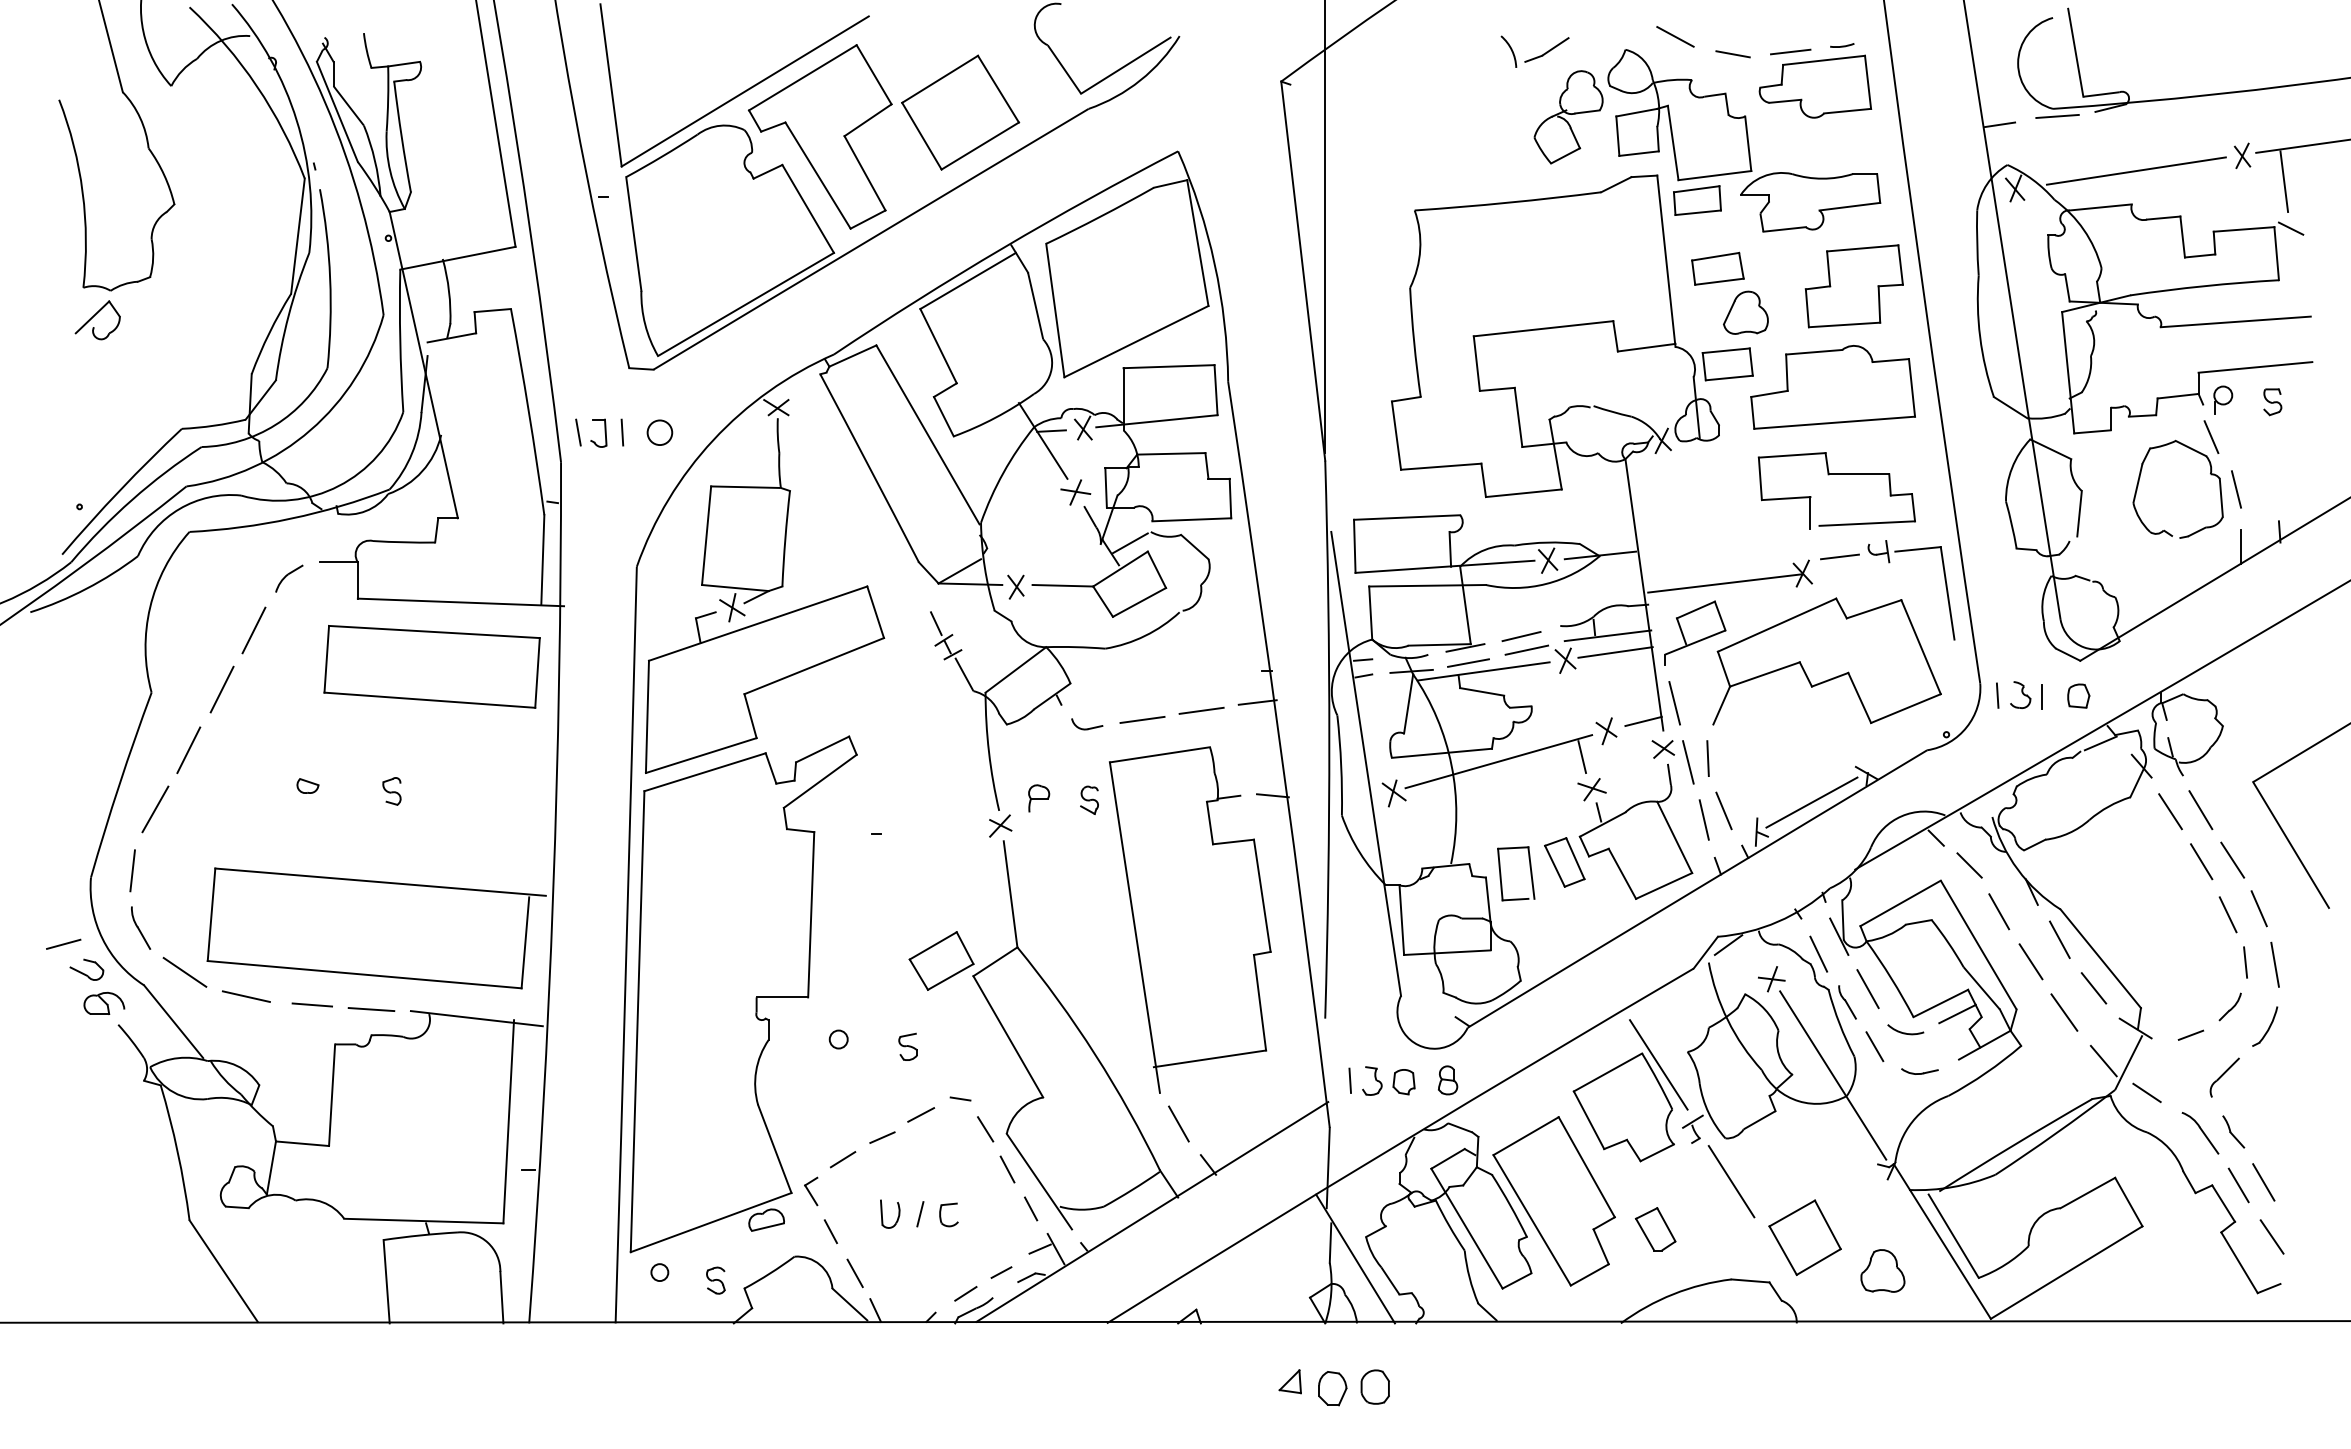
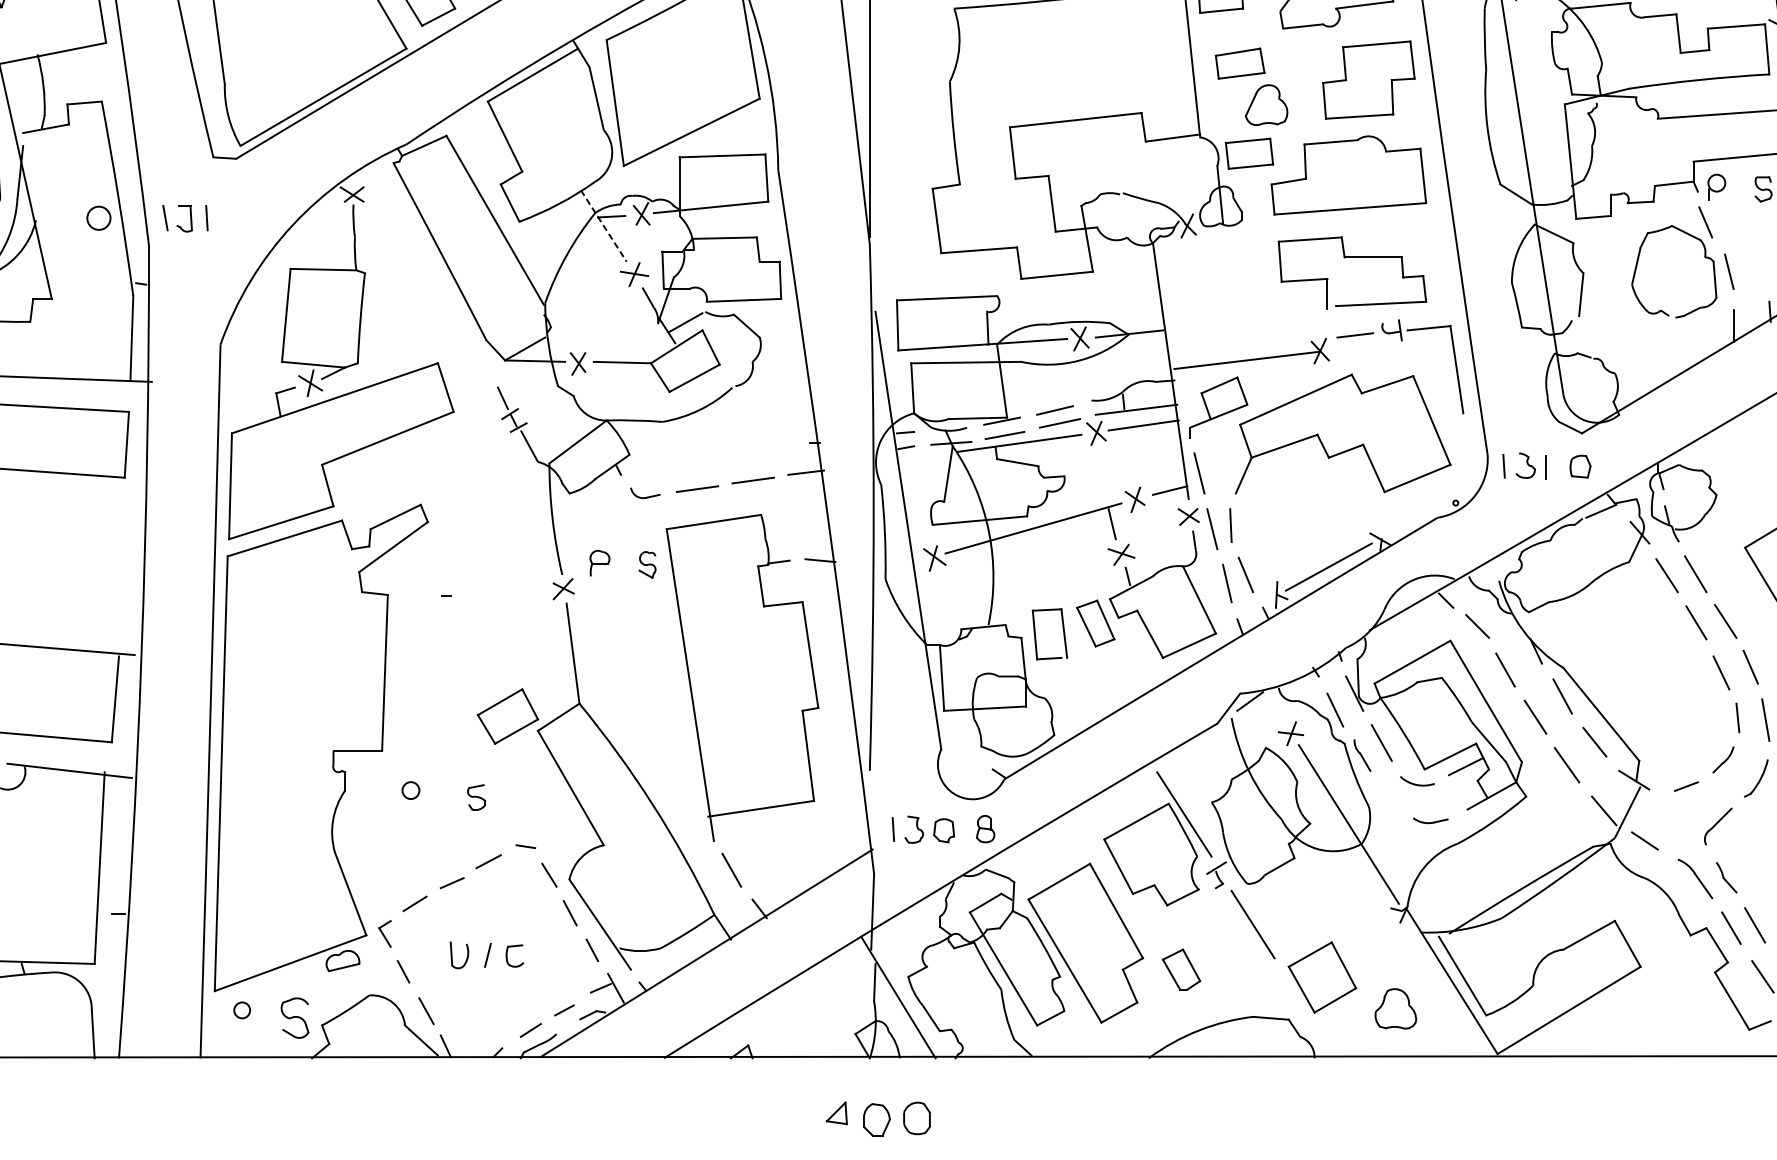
circle: (659, 432) -> (98, 218), moved
line: (1043, 441) -> (604, 226), solid -> dashed
line: (1874, 1046) -> (1387, 797), removed
part: (715, 1280) -> (294, 1017), size x1.6

